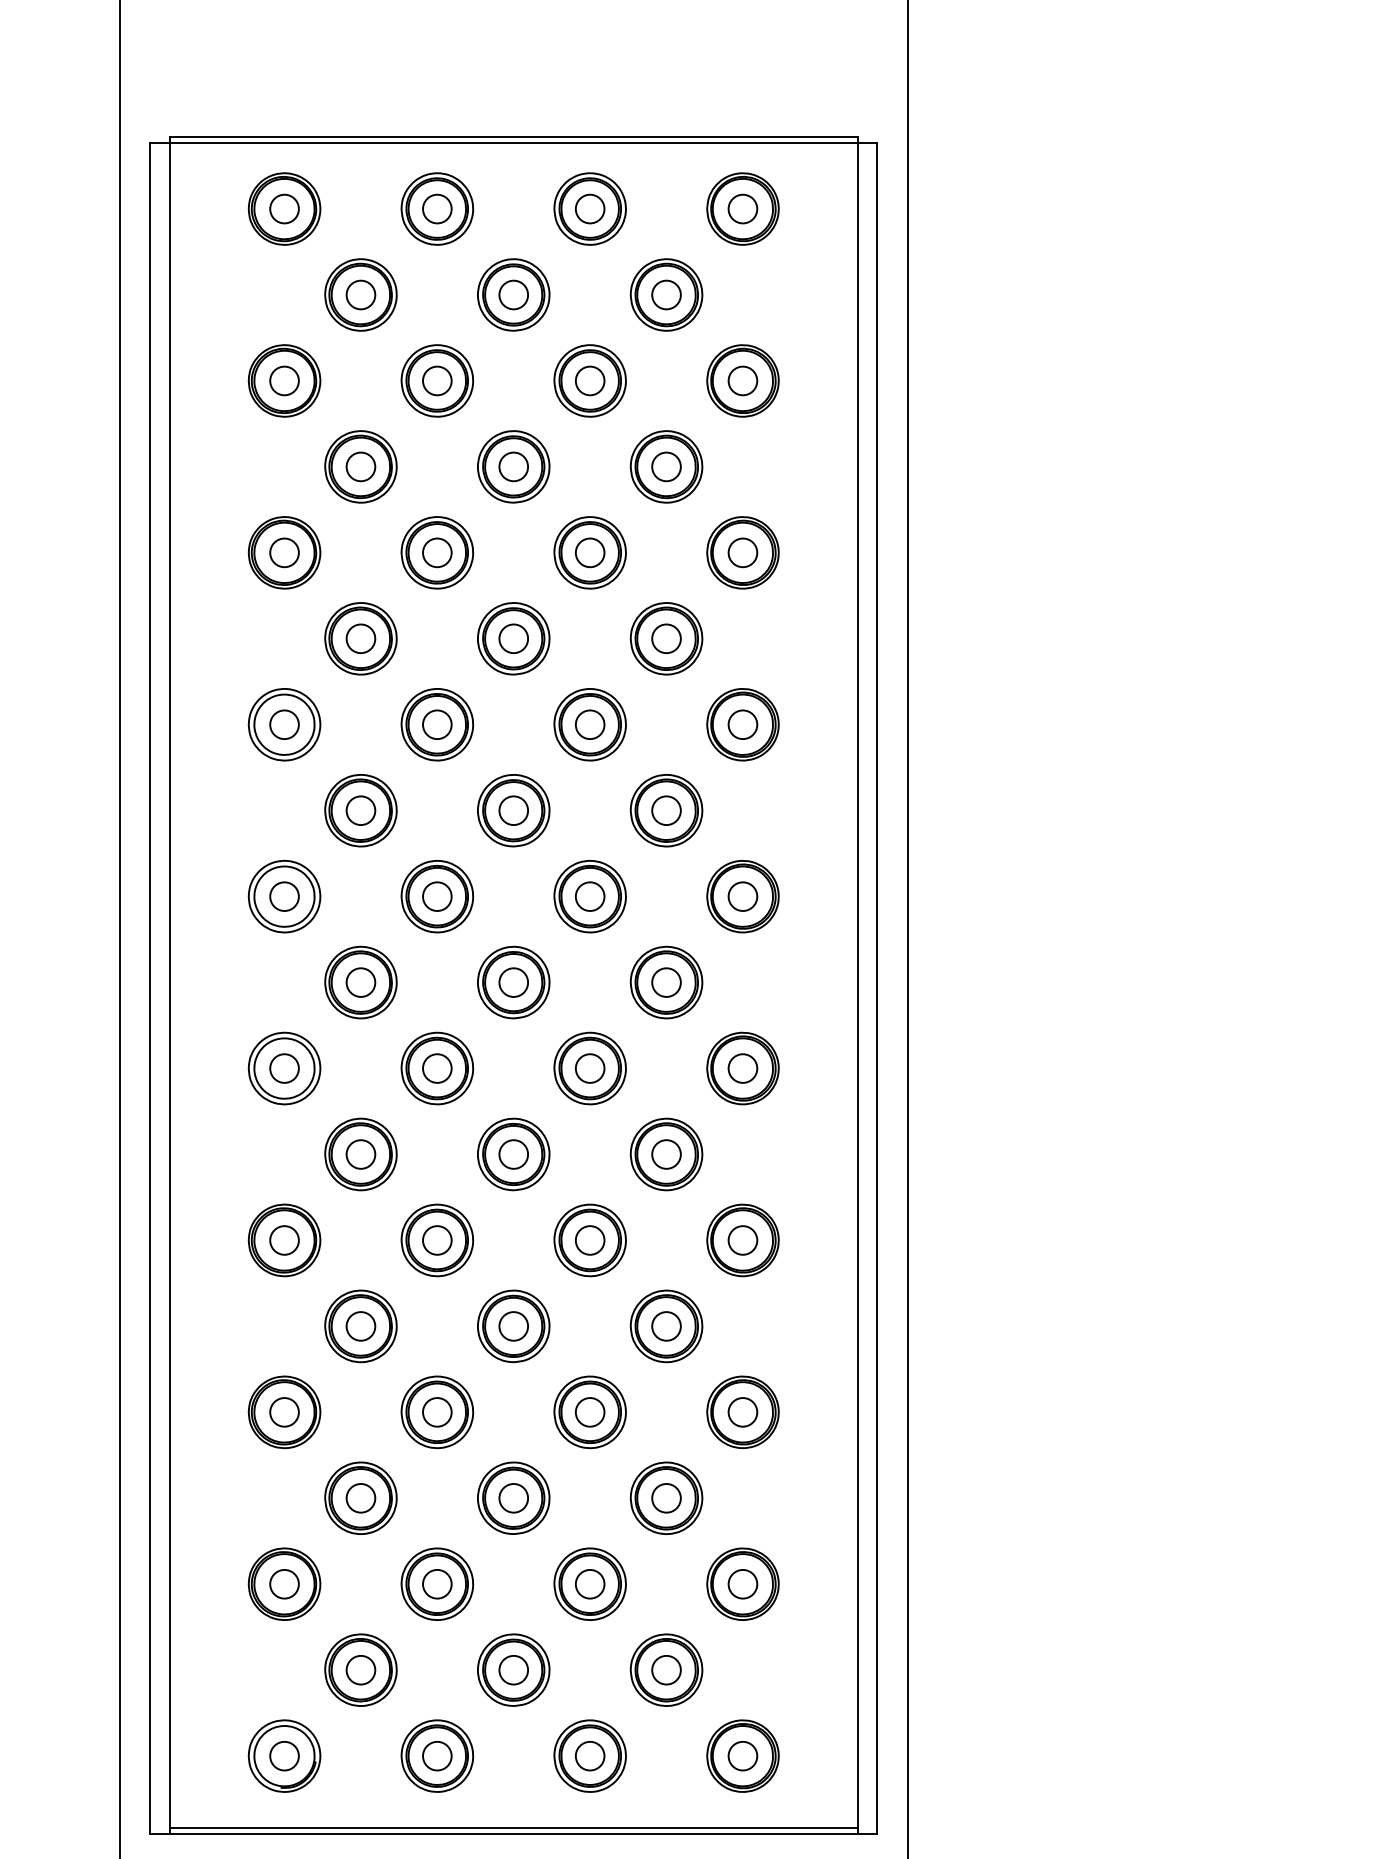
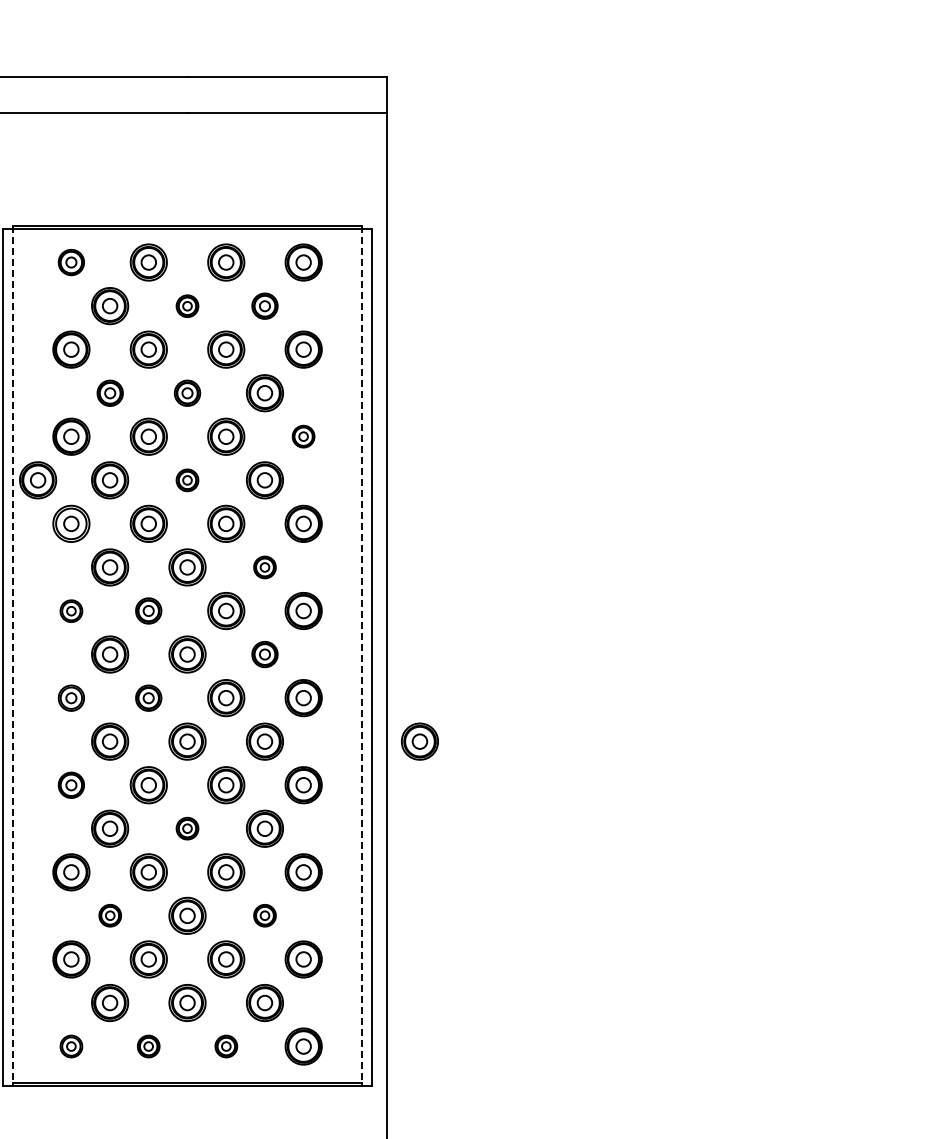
part: (284, 208) -> (71, 262), size x0.7
part: (513, 295) -> (187, 306), size x0.6
part: (665, 295) -> (264, 306), size x0.7
part: (361, 467) -> (110, 393), size x0.7
part: (513, 467) -> (187, 393), size x0.7
part: (742, 552) -> (303, 436), size x0.6
part: (219, 639) -> (38, 480), added
part: (513, 639) -> (187, 480), size x0.6
part: (665, 810) -> (264, 567), size x0.6
part: (436, 895) -> (148, 610), size x0.7
part: (284, 897) -> (71, 611), size x0.6
part: (665, 982) -> (264, 654), size x0.7
line: (170, 984) -> (13, 655), solid -> dashed
line: (857, 984) -> (361, 655), solid -> dashed
part: (284, 1069) -> (71, 698), size x0.7
part: (436, 1069) -> (148, 698), size x0.7
part: (971, 1154) -> (419, 741), added
part: (284, 1240) -> (71, 785), size x0.7
part: (513, 1325) -> (187, 828), size x0.6
part: (361, 1497) -> (110, 915), size x0.6
part: (665, 1497) -> (264, 915), size x0.6
part: (284, 1756) -> (71, 1046), size x0.6
part: (436, 1756) -> (148, 1046), size x0.6
part: (590, 1756) -> (226, 1046), size x0.6

